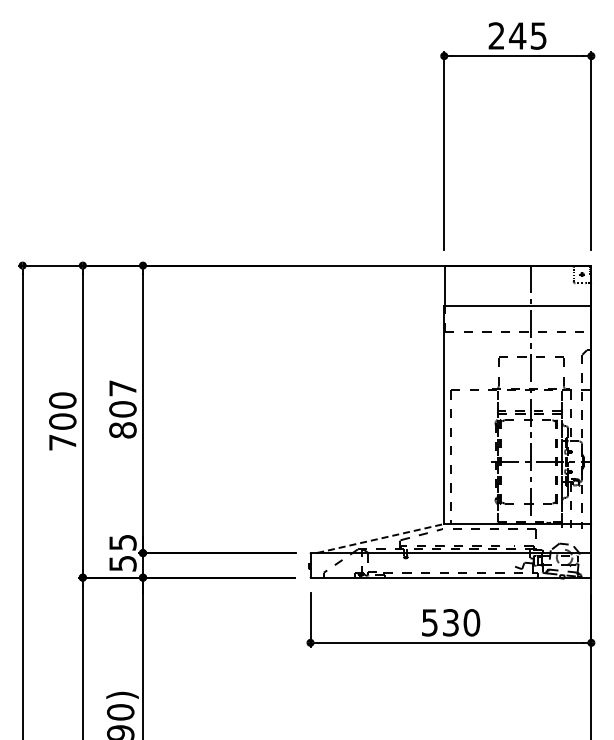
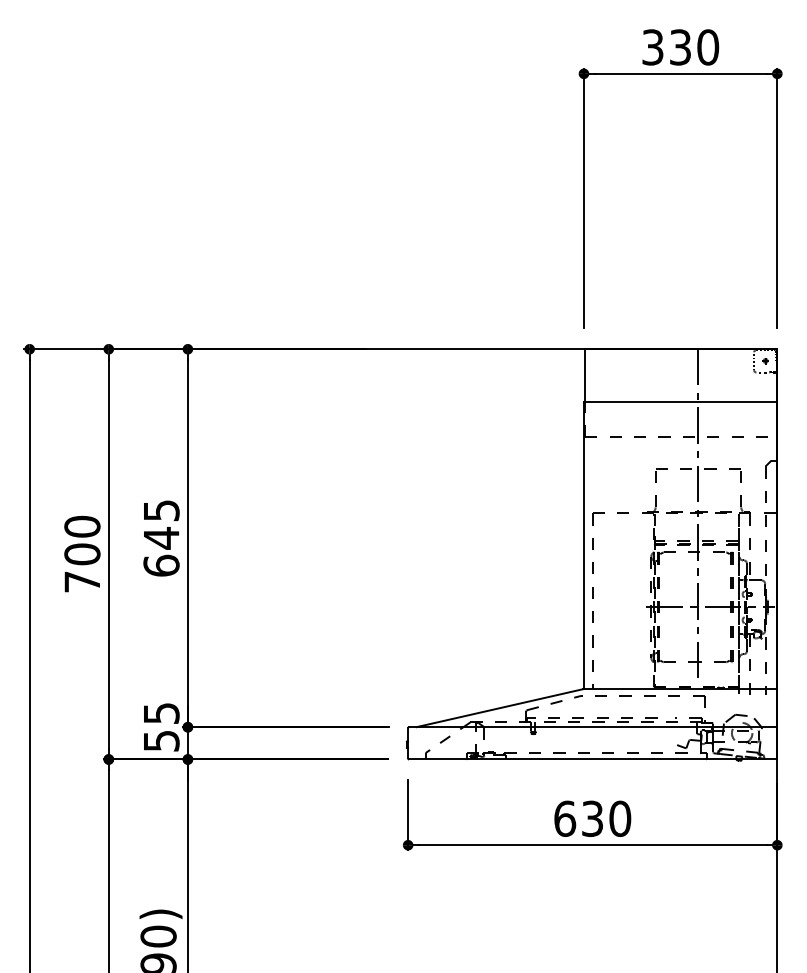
text: (517, 35) -> (680, 46), 245 -> 330
text: (122, 409) -> (160, 538), 807 -> 645
line: (380, 538) -> (500, 708), dashed -> solid
text: (429, 622) -> (564, 818), 530 -> 630

